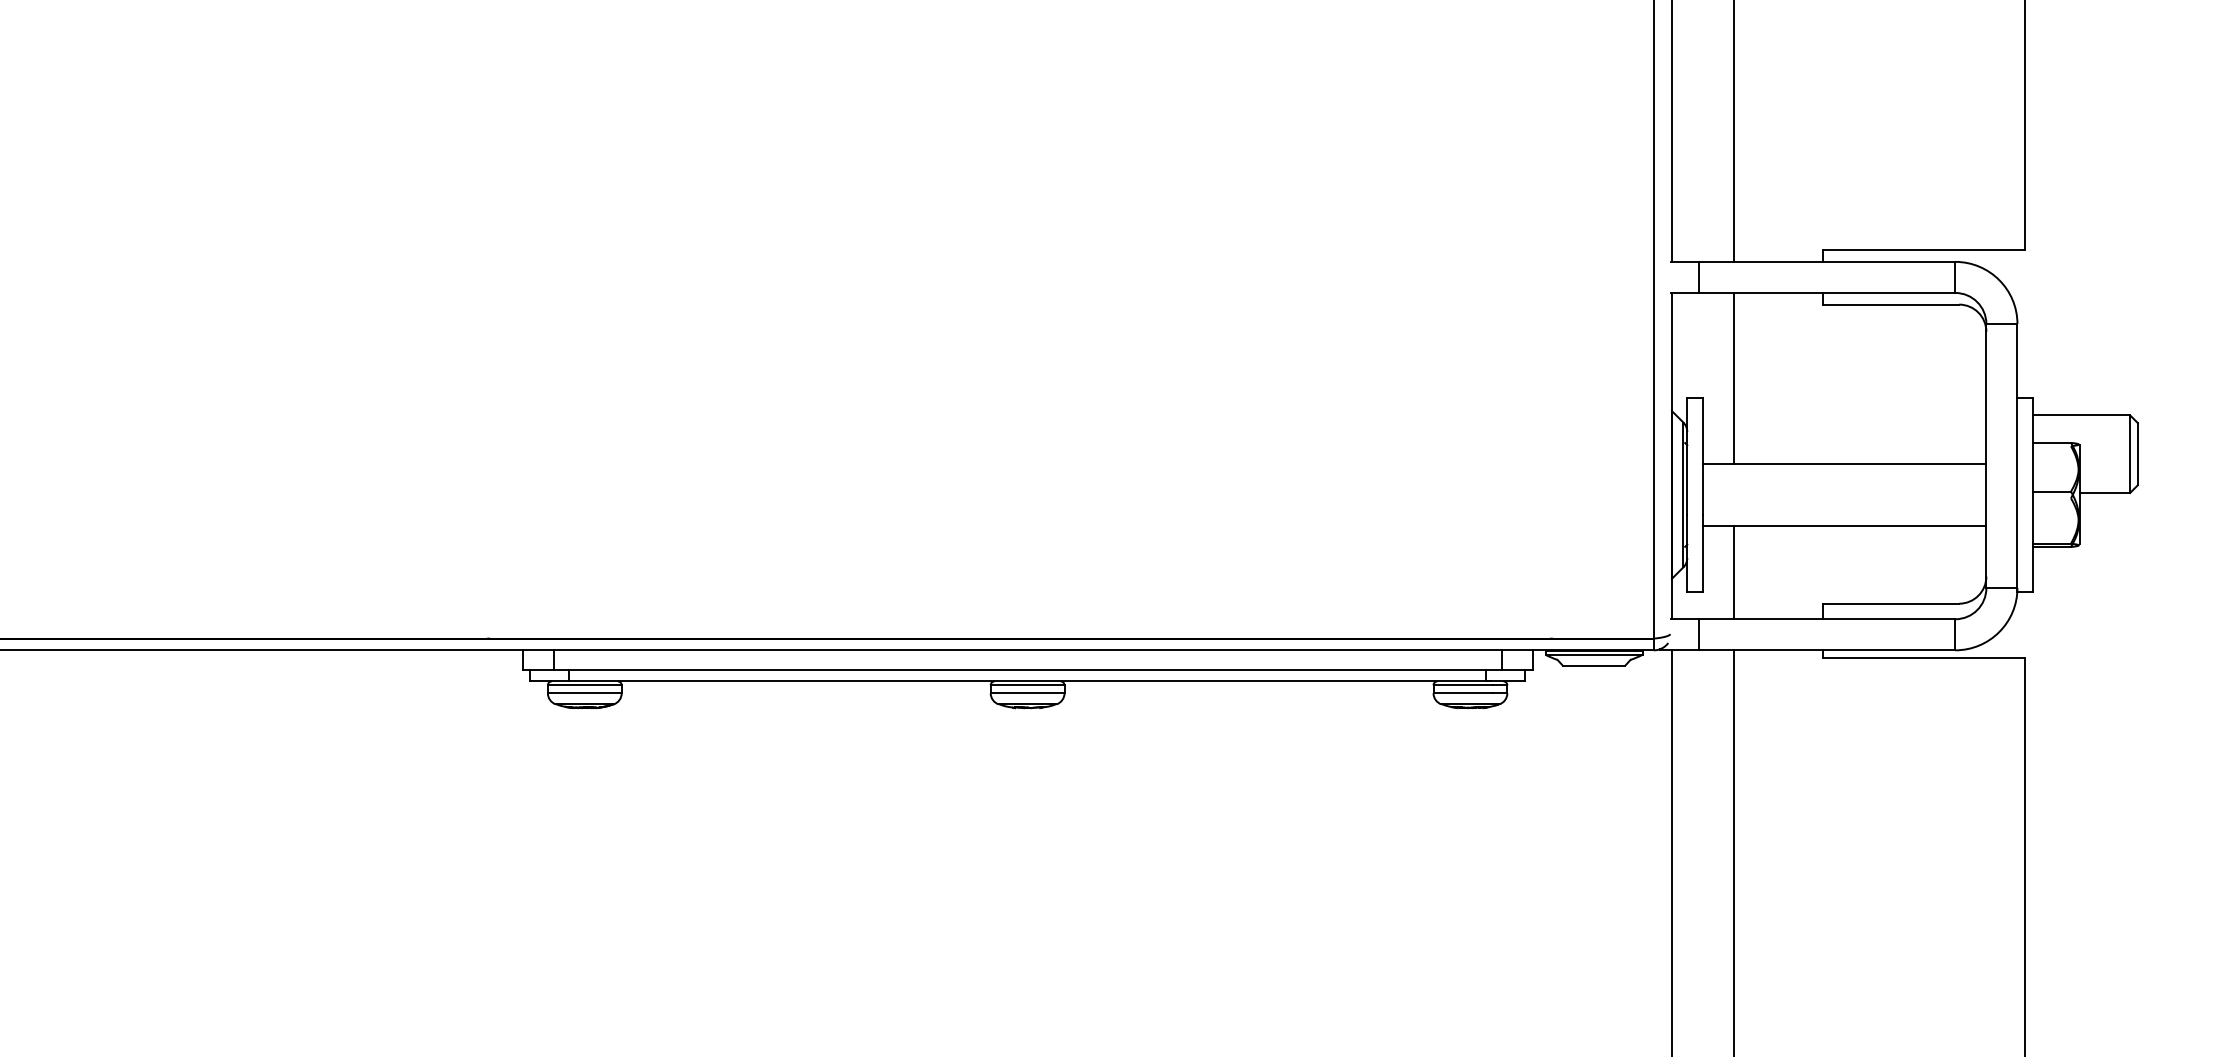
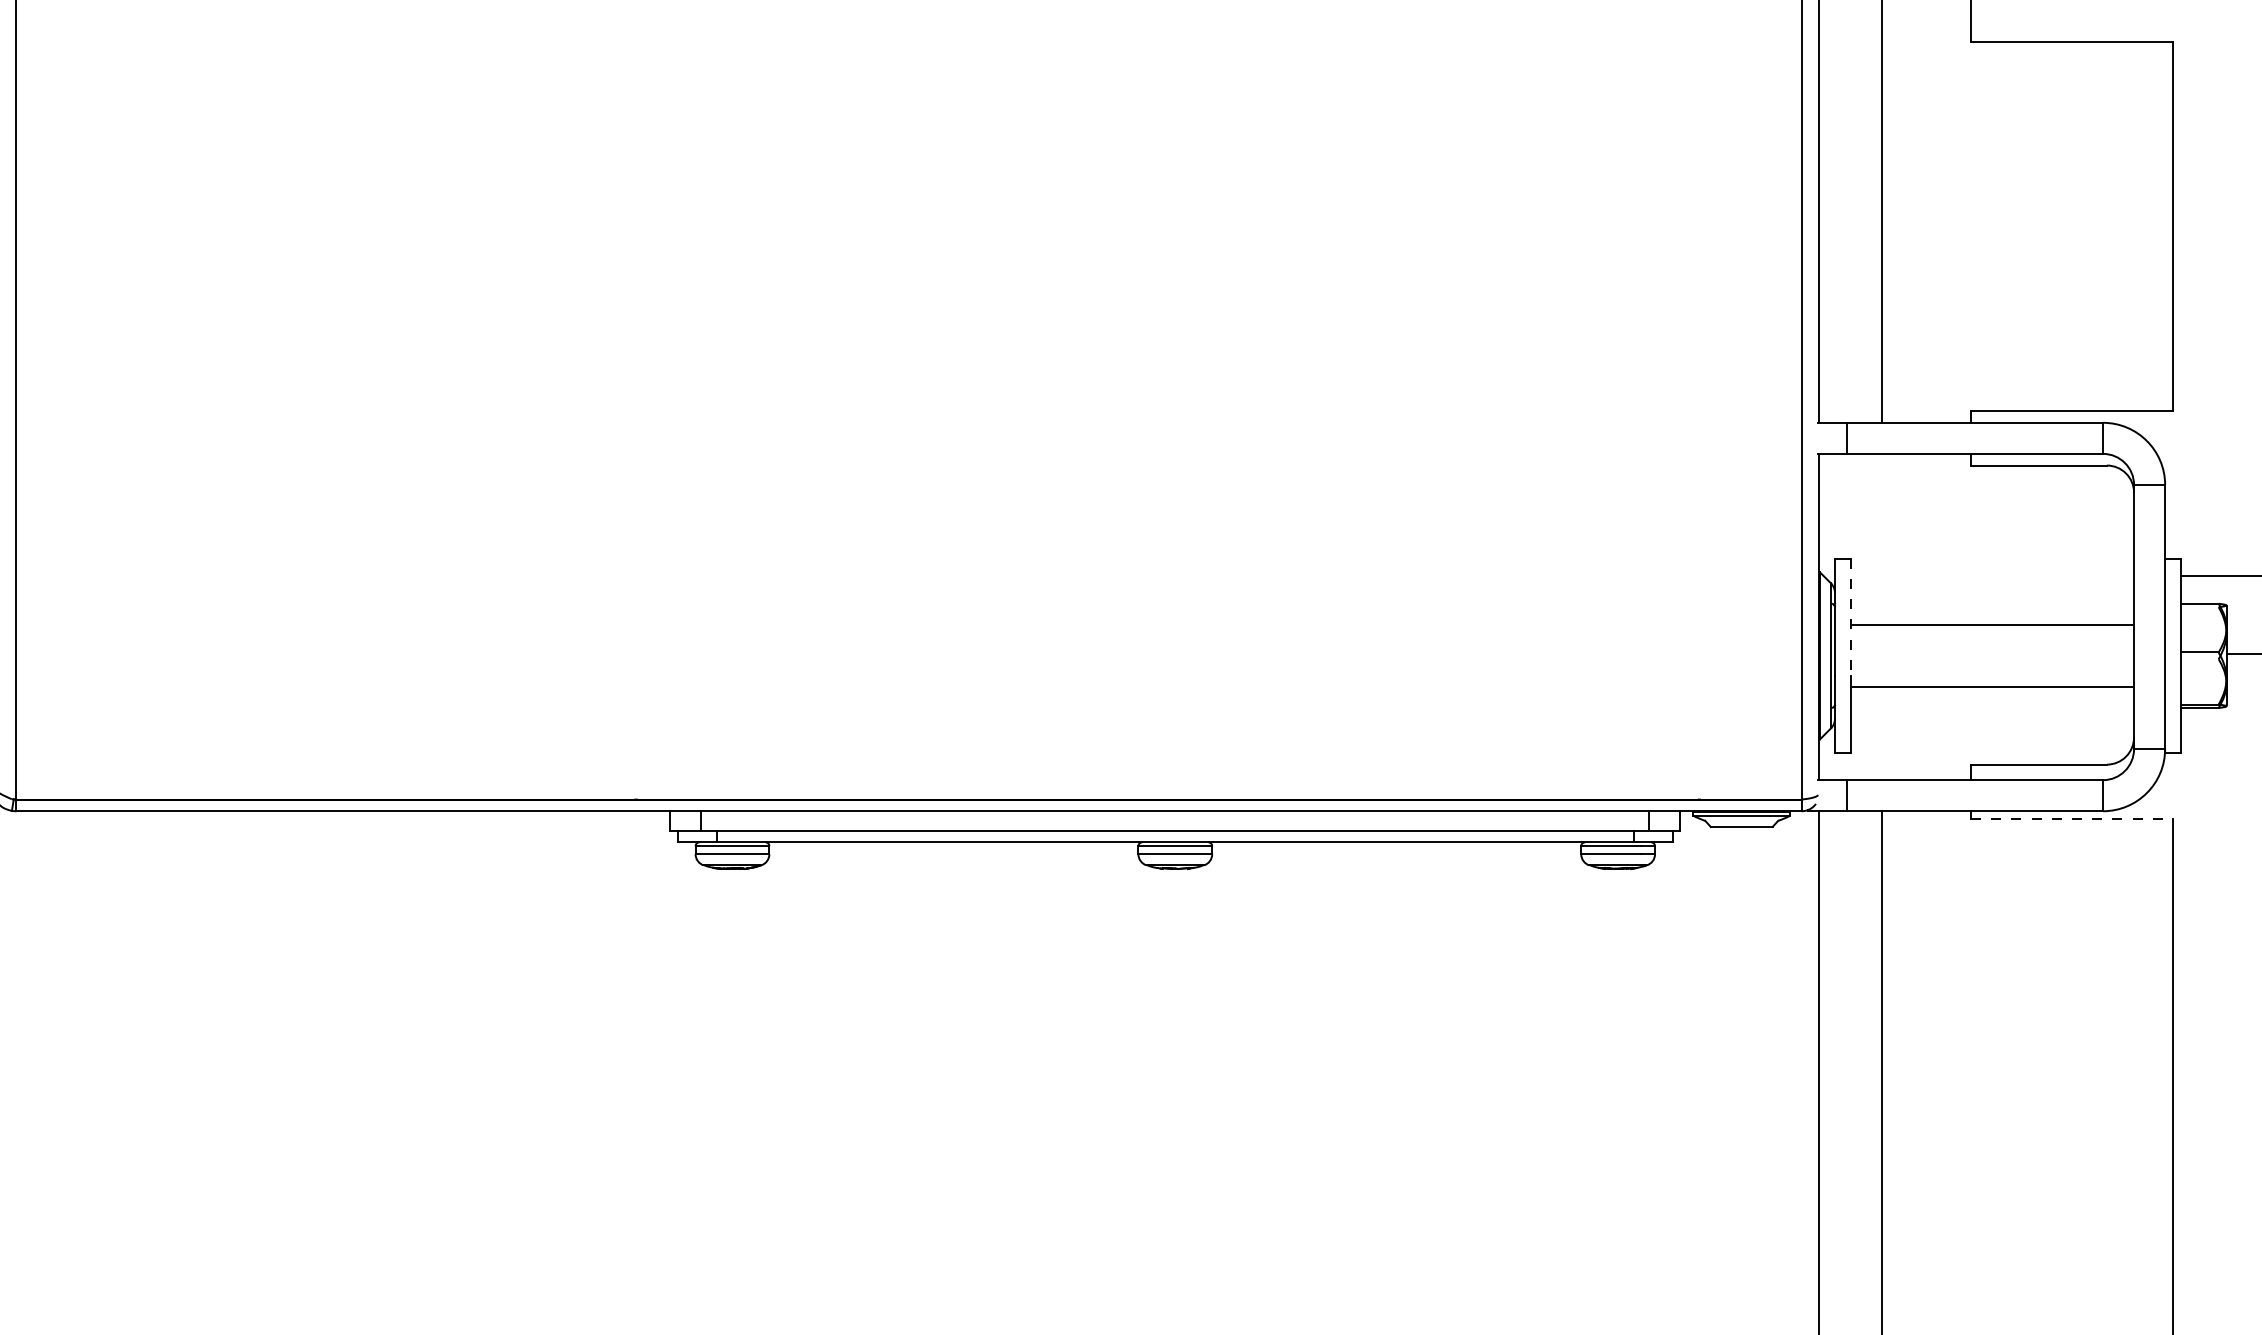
line: (1733, 377) -> (1881, 538), removed
line: (1702, 456) -> (1850, 617), solid -> dashed
line: (1733, 572) -> (1881, 733), removed
line: (1923, 658) -> (2071, 819), solid -> dashed

